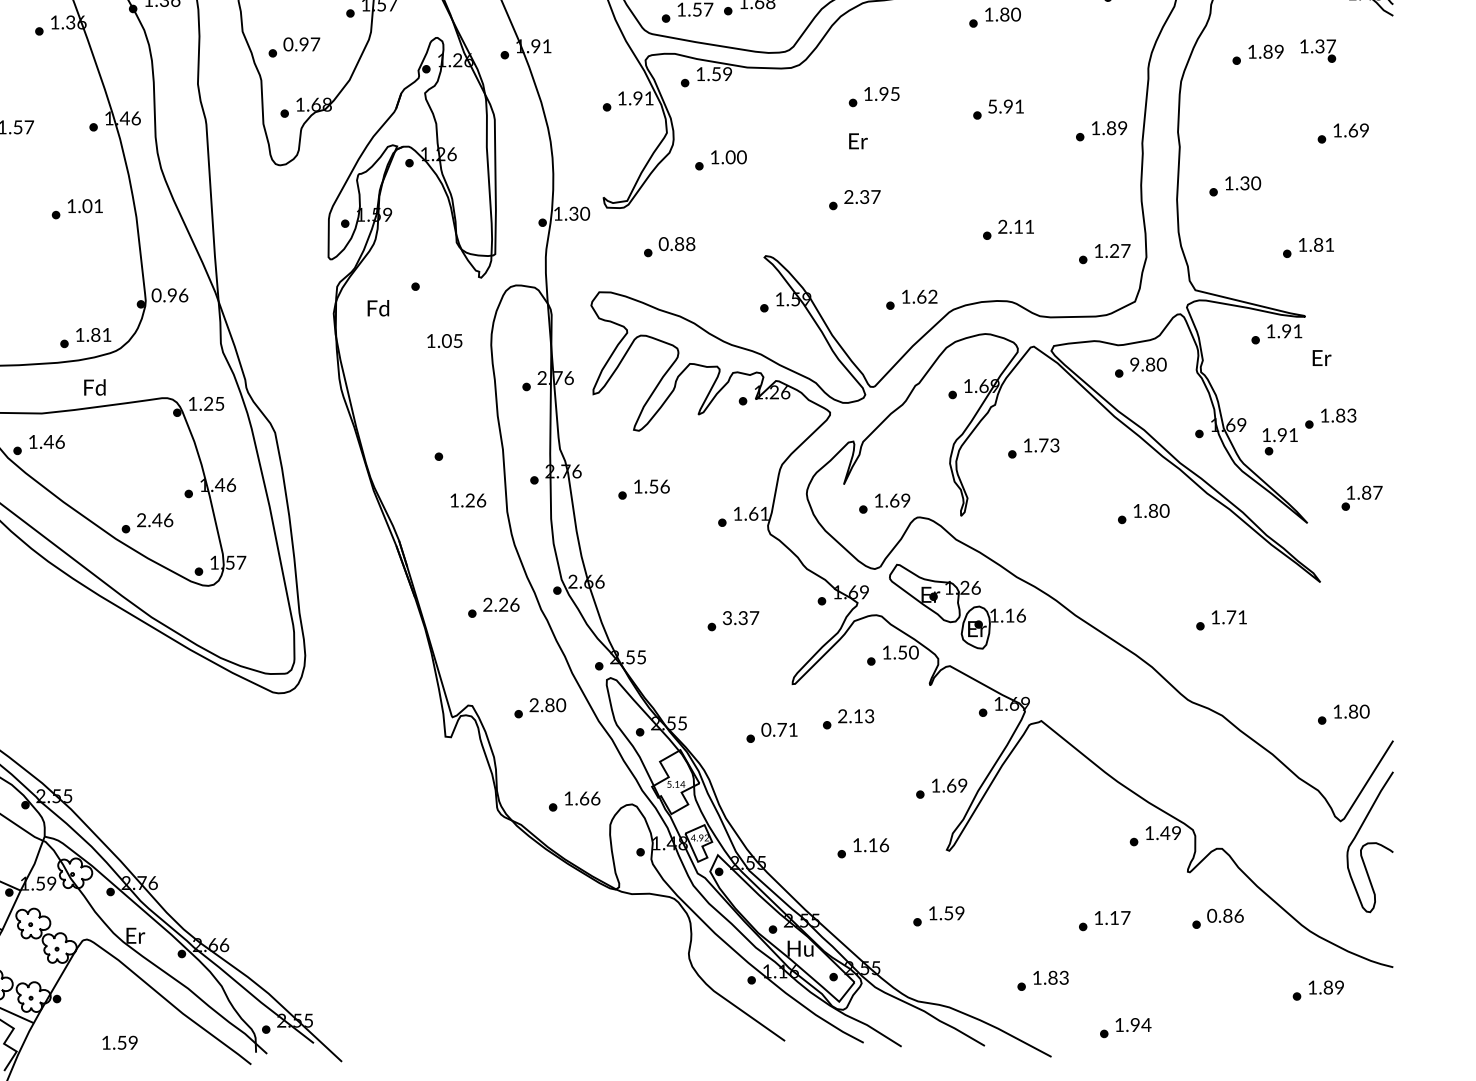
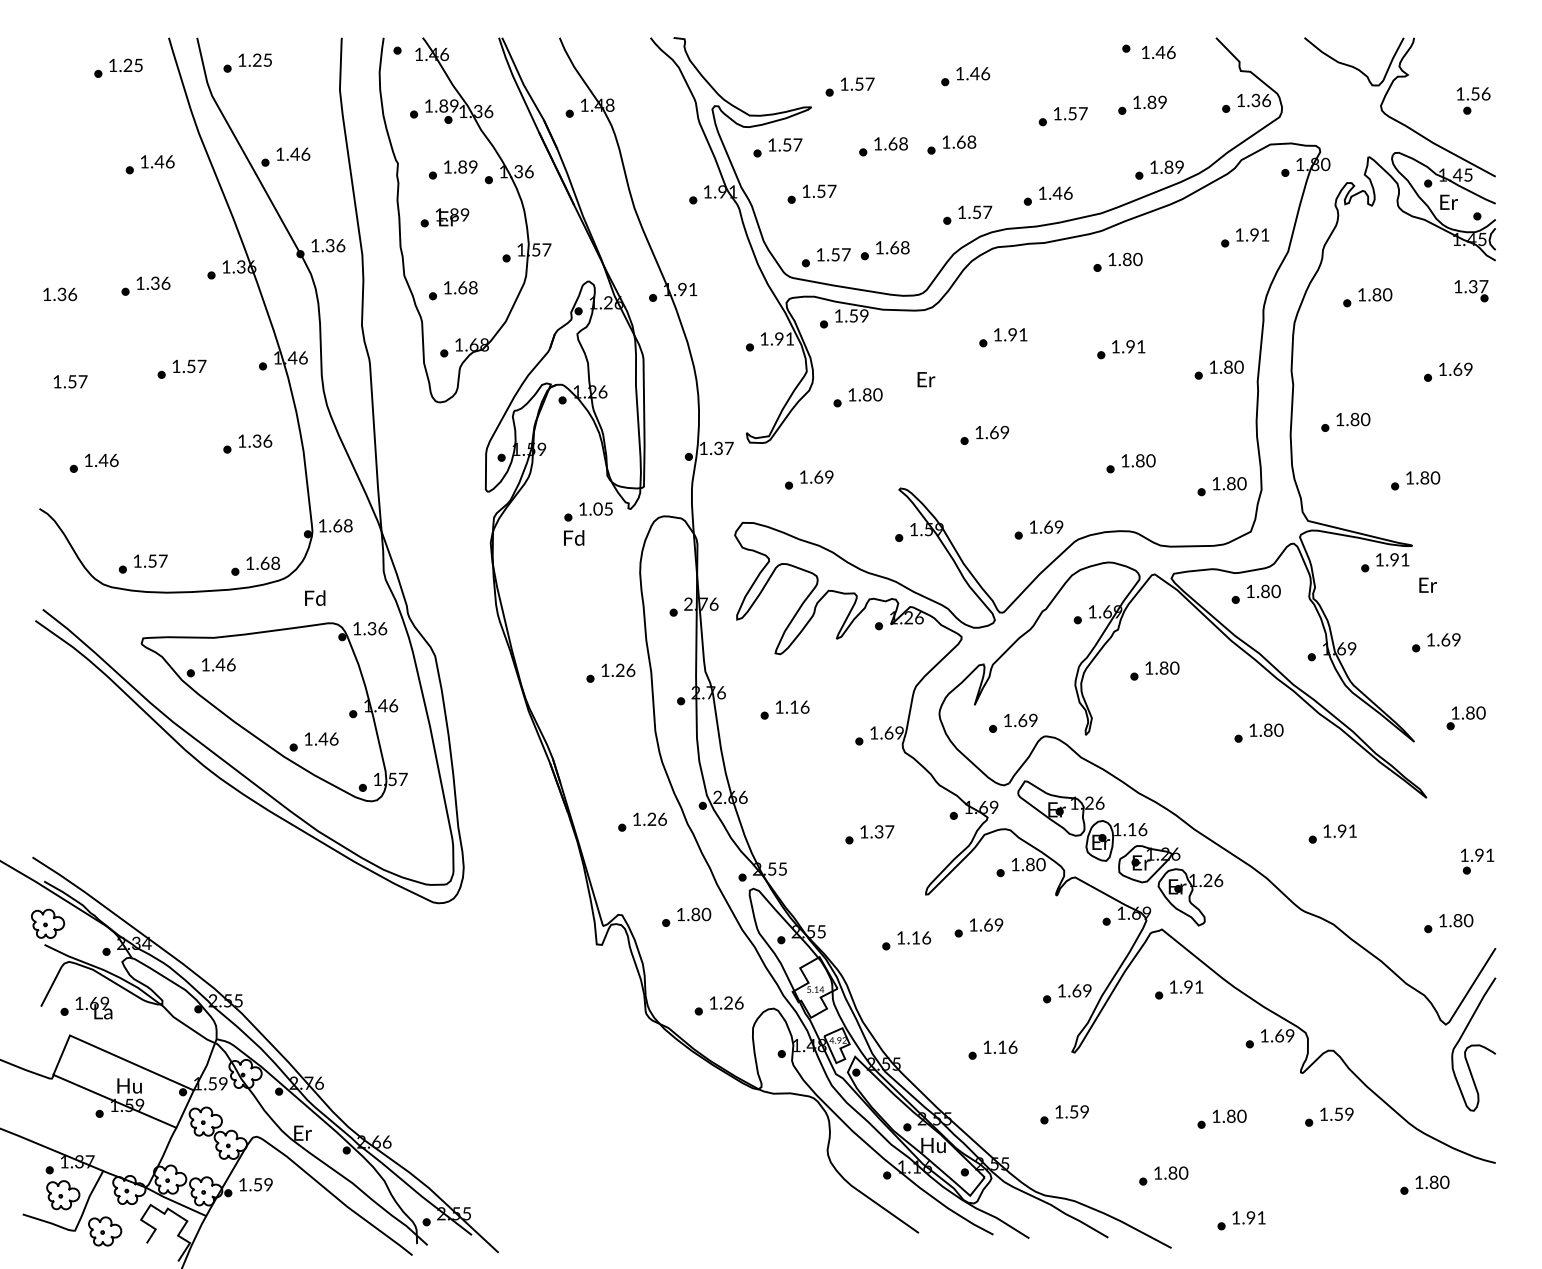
text: (301, 44) -> (460, 287), 0.97 -> 1.68
part: (1318, 51) -> (1471, 291), moved
text: (1279, 52) -> (1387, 295), 1.89 -> 1.80
text: (895, 93) -> (1023, 334), 1.95 -> 1.91
text: (992, 106) -> (1115, 346), 5.91 -> 1.91
text: (1122, 128) -> (1238, 367), 1.89 -> 1.80
text: (858, 141) -> (926, 379), moved
text: (729, 157) -> (866, 395), 1.00 -> 1.80
text: (1244, 183) -> (1354, 419), 1.30 -> 1.80
text: (862, 197) -> (992, 432), 2.37 -> 1.69
text: (93, 205) -> (262, 440), 1.01 -> 1.36
text: (584, 213) -> (728, 448), 1.30 -> 1.37
text: (1016, 226) -> (1138, 460), 2.11 -> 1.80
text: (677, 243) -> (816, 476), 0.88 -> 1.69
text: (1329, 244) -> (1435, 477), 1.81 -> 1.80
text: (1119, 250) -> (1236, 483), 1.27 -> 1.80
text: (170, 295) -> (335, 525), 0.96 -> 1.68
text: (932, 297) -> (1058, 527), 1.62 -> 1.69
text: (378, 307) -> (574, 537), moved
text: (101, 334) -> (270, 562), 1.81 -> 1.68
text: (444, 340) -> (595, 508), moved
text: (1134, 363) -> (1250, 590), 9.80 -> 1.80
text: (95, 386) -> (315, 597), moved
text: (214, 403) -> (377, 628), 1.25 -> 1.36
text: (1345, 415) -> (1450, 639), 1.83 -> 1.69
part: (1280, 441) -> (1477, 861), moved
text: (1049, 444) -> (1169, 667), 1.73 -> 1.80
text: (653, 485) -> (794, 706), 1.56 -> 1.16
text: (1377, 492) -> (1480, 712), 1.87 -> 1.80
text: (468, 499) -> (618, 669), moved
text: (764, 513) -> (899, 732), 1.61 -> 1.69
text: (141, 519) -> (308, 738), 2.46 -> 1.46
text: (487, 603) -> (636, 818), 2.26 -> 1.26
text: (1230, 616) -> (1341, 830), 1.71 -> 1.91
text: (726, 617) -> (863, 831), 3.37 -> 1.37
text: (902, 652) -> (1030, 864), 1.50 -> 1.80
part: (1050, 674) -> (1170, 885), added
text: (533, 705) -> (680, 914), 2.80 -> 1.80
text: (856, 715) -> (986, 924), 2.13 -> 1.69
text: (779, 729) -> (913, 937), 0.71 -> 1.16
part: (1059, 784) -> (1179, 989), added
text: (584, 797) -> (728, 1002), 1.66 -> 1.26
text: (1165, 832) -> (1279, 1035), 1.49 -> 1.69
text: (1225, 914) -> (1336, 1113), 0.86 -> 1.59
text: (1119, 917) -> (1236, 1115), 1.17 -> 1.80
text: (1064, 977) -> (1183, 1172), 1.83 -> 1.80
text: (1339, 987) -> (1444, 1182), 1.89 -> 1.80
text: (1146, 1024) -> (1261, 1217), 1.94 -> 1.91
text: (119, 1042) -> (255, 1184), moved

